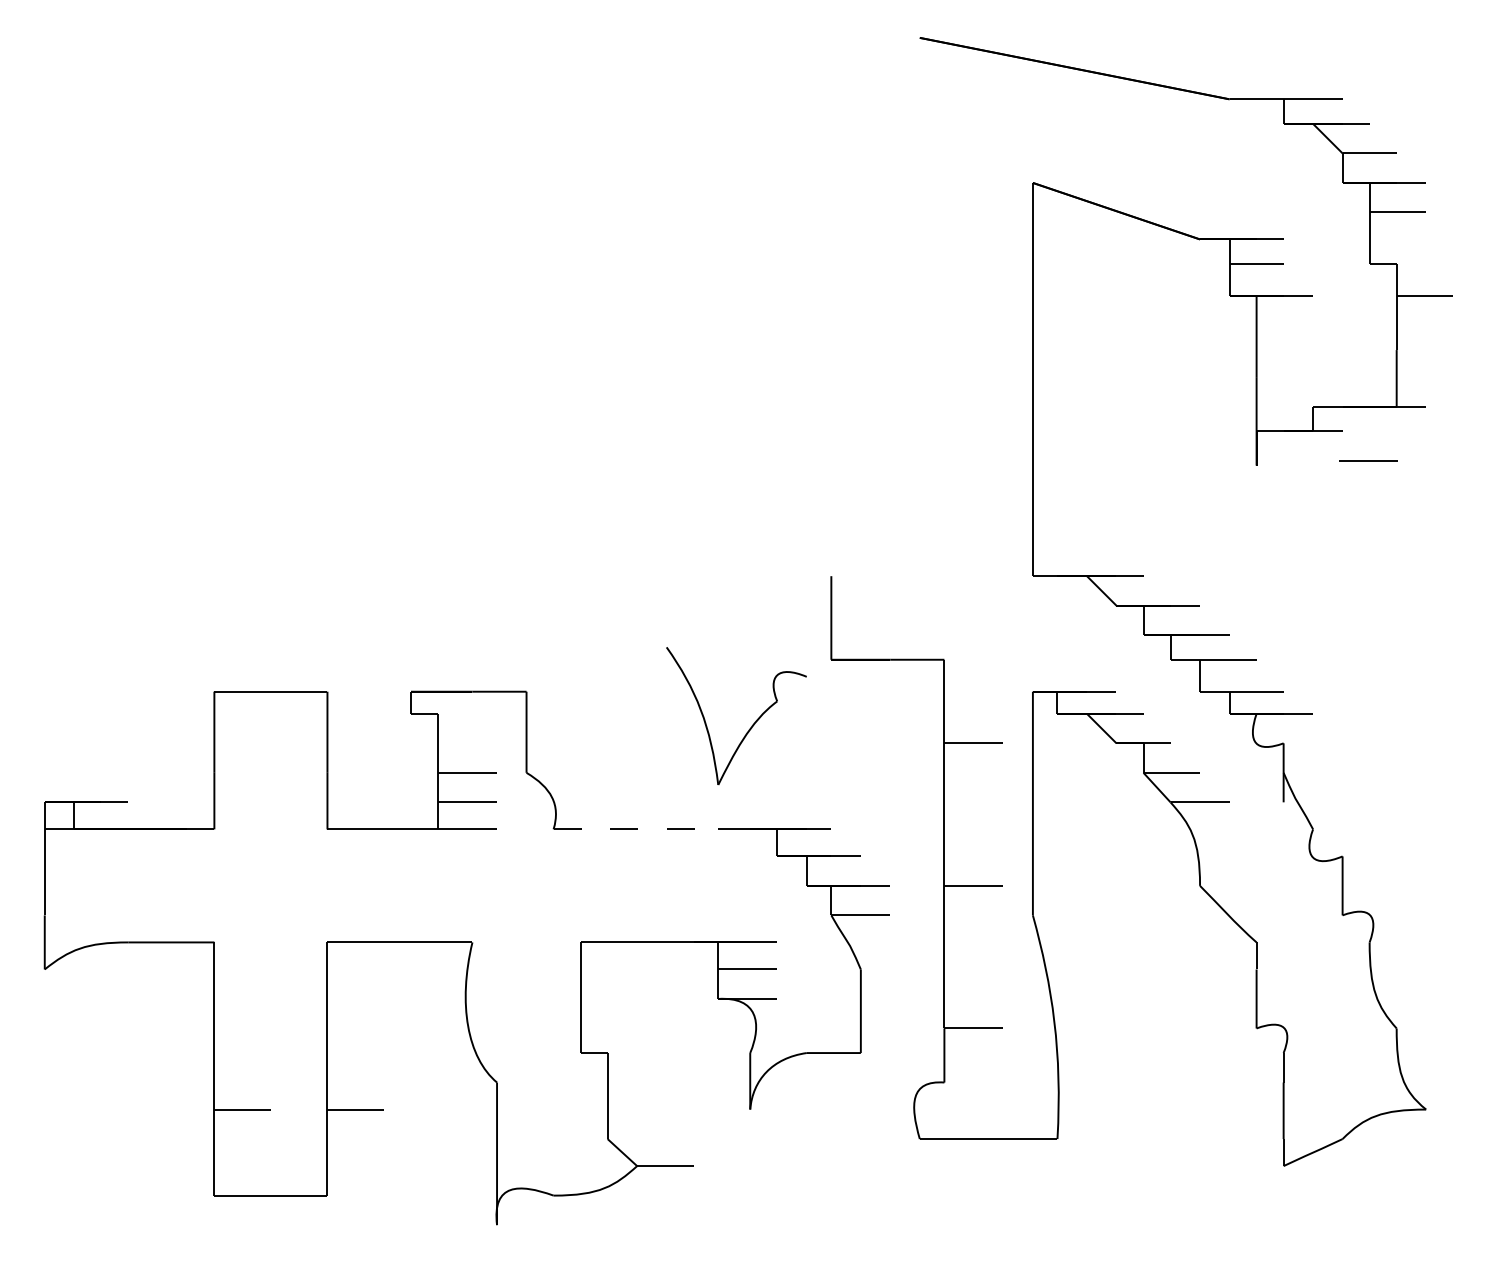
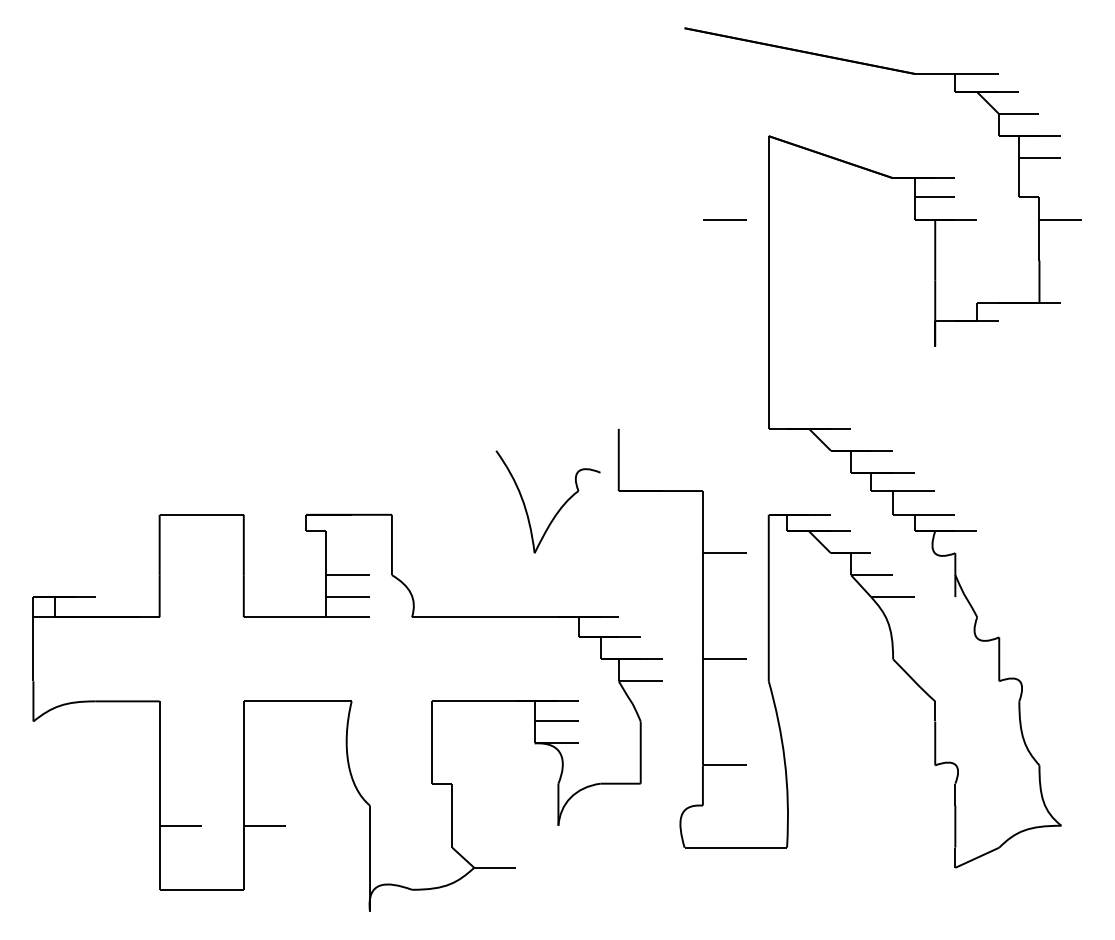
line: (1368, 460) -> (724, 219), moved
part: (751, 724) -> (559, 508), moved
line: (636, 829) -> (473, 617), dashed -> solid

